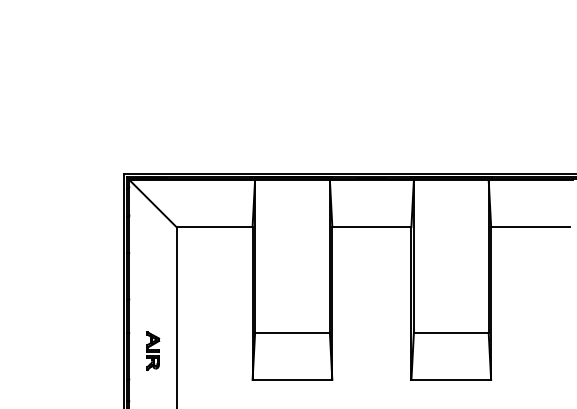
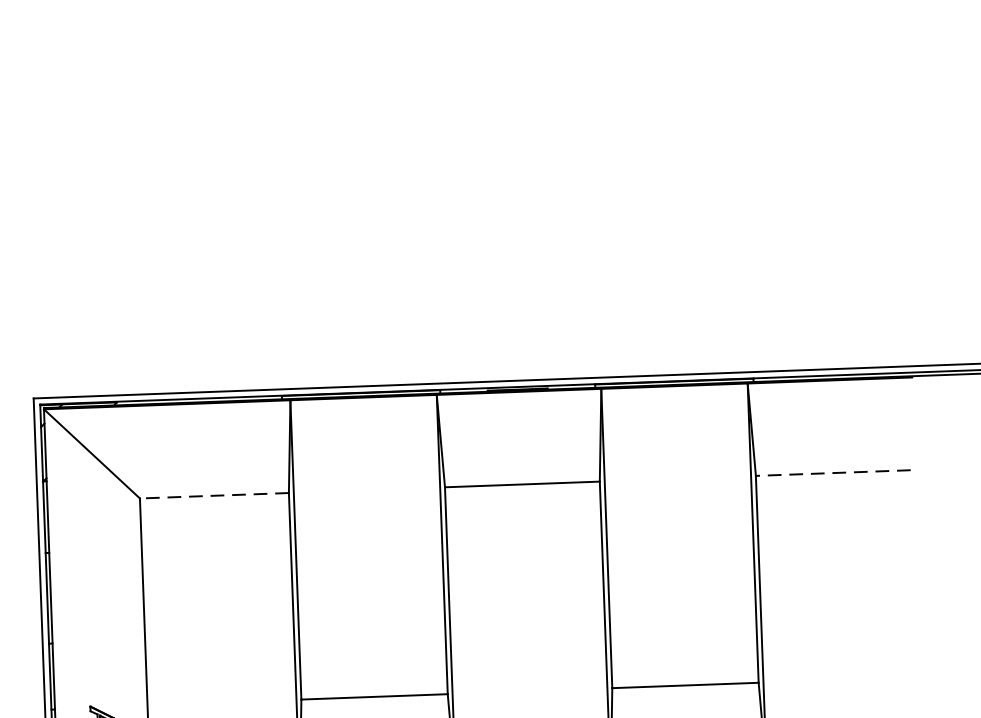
line: (214, 227) -> (214, 496), solid -> dashed
line: (530, 227) -> (832, 473), solid -> dashed

